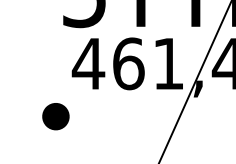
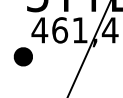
part: (56, 115) -> (23, 56), size x1.4

